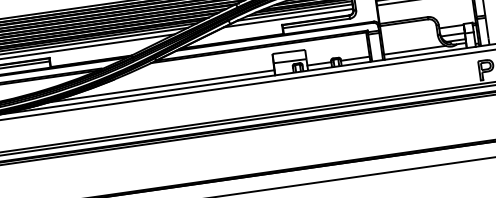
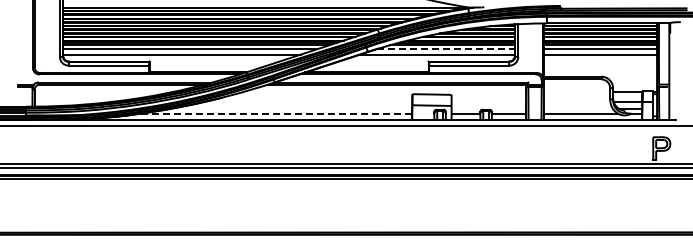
line: (294, 12) -> (445, 49), solid -> dashed
line: (159, 86) -> (274, 113), solid -> dashed

